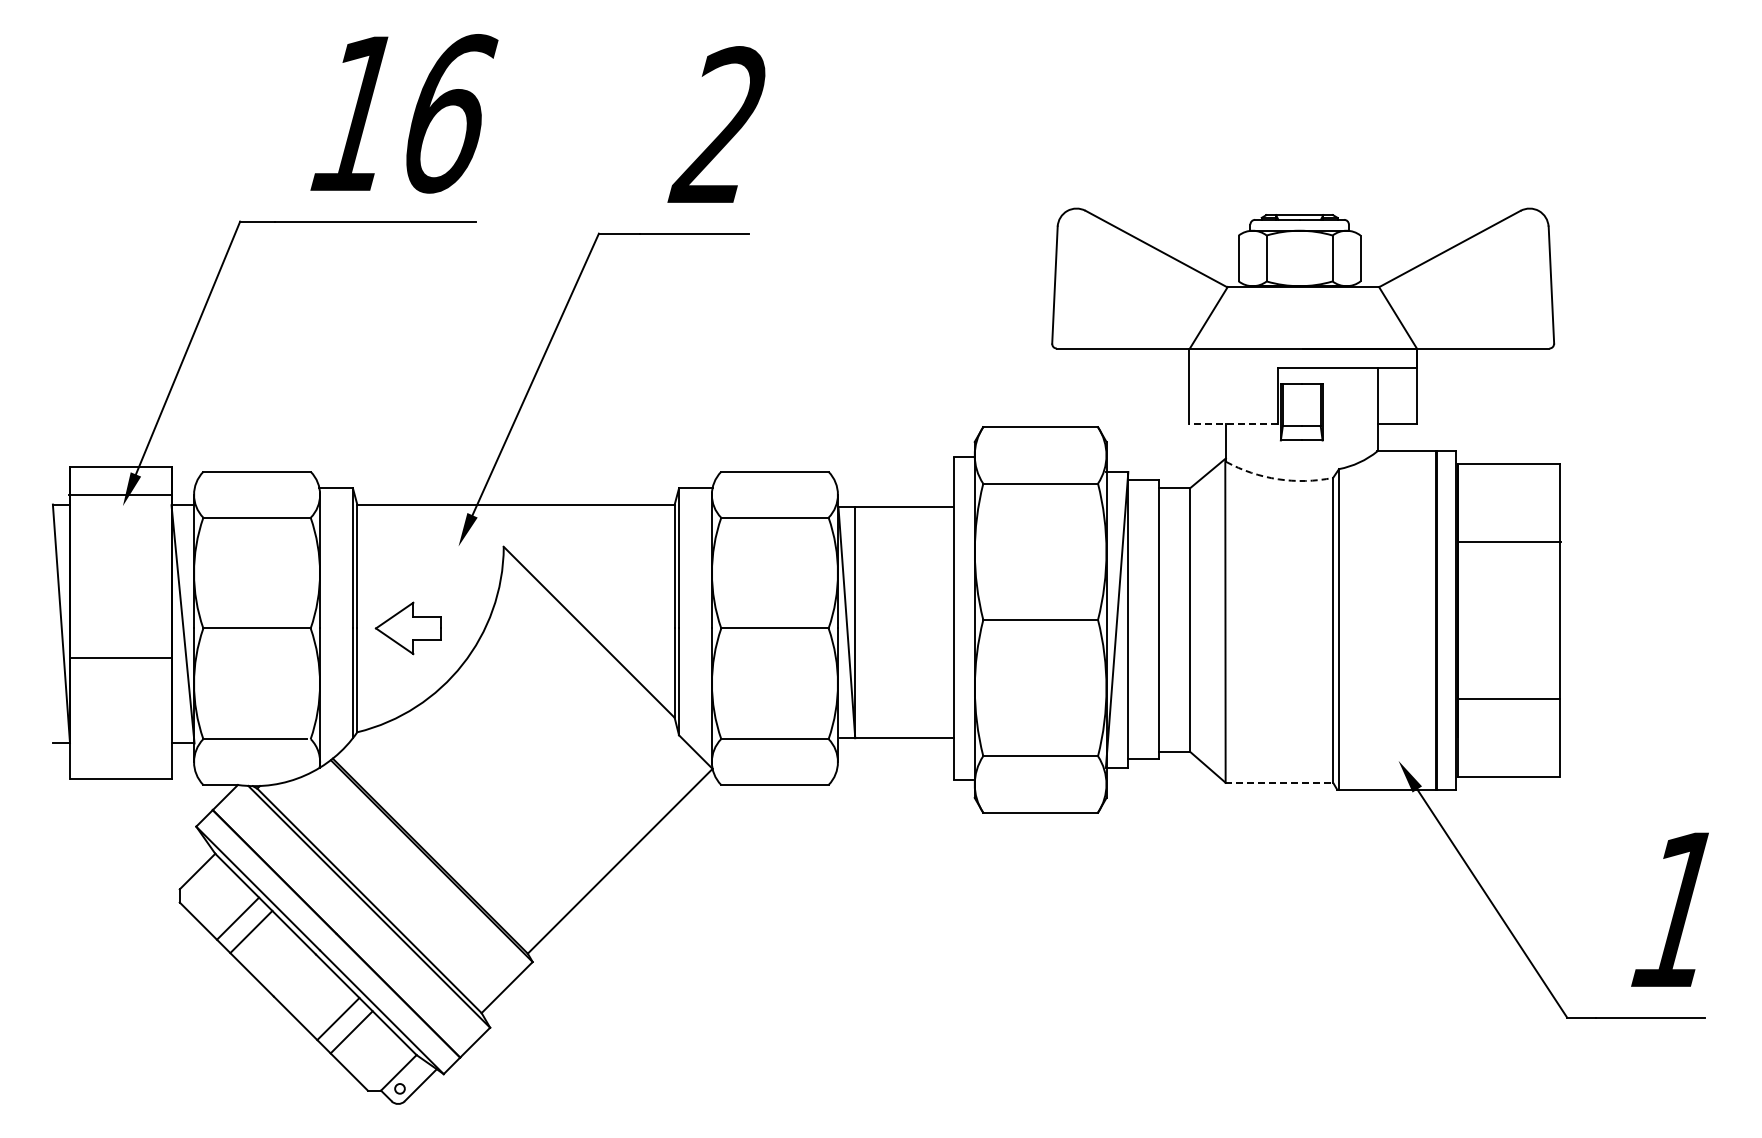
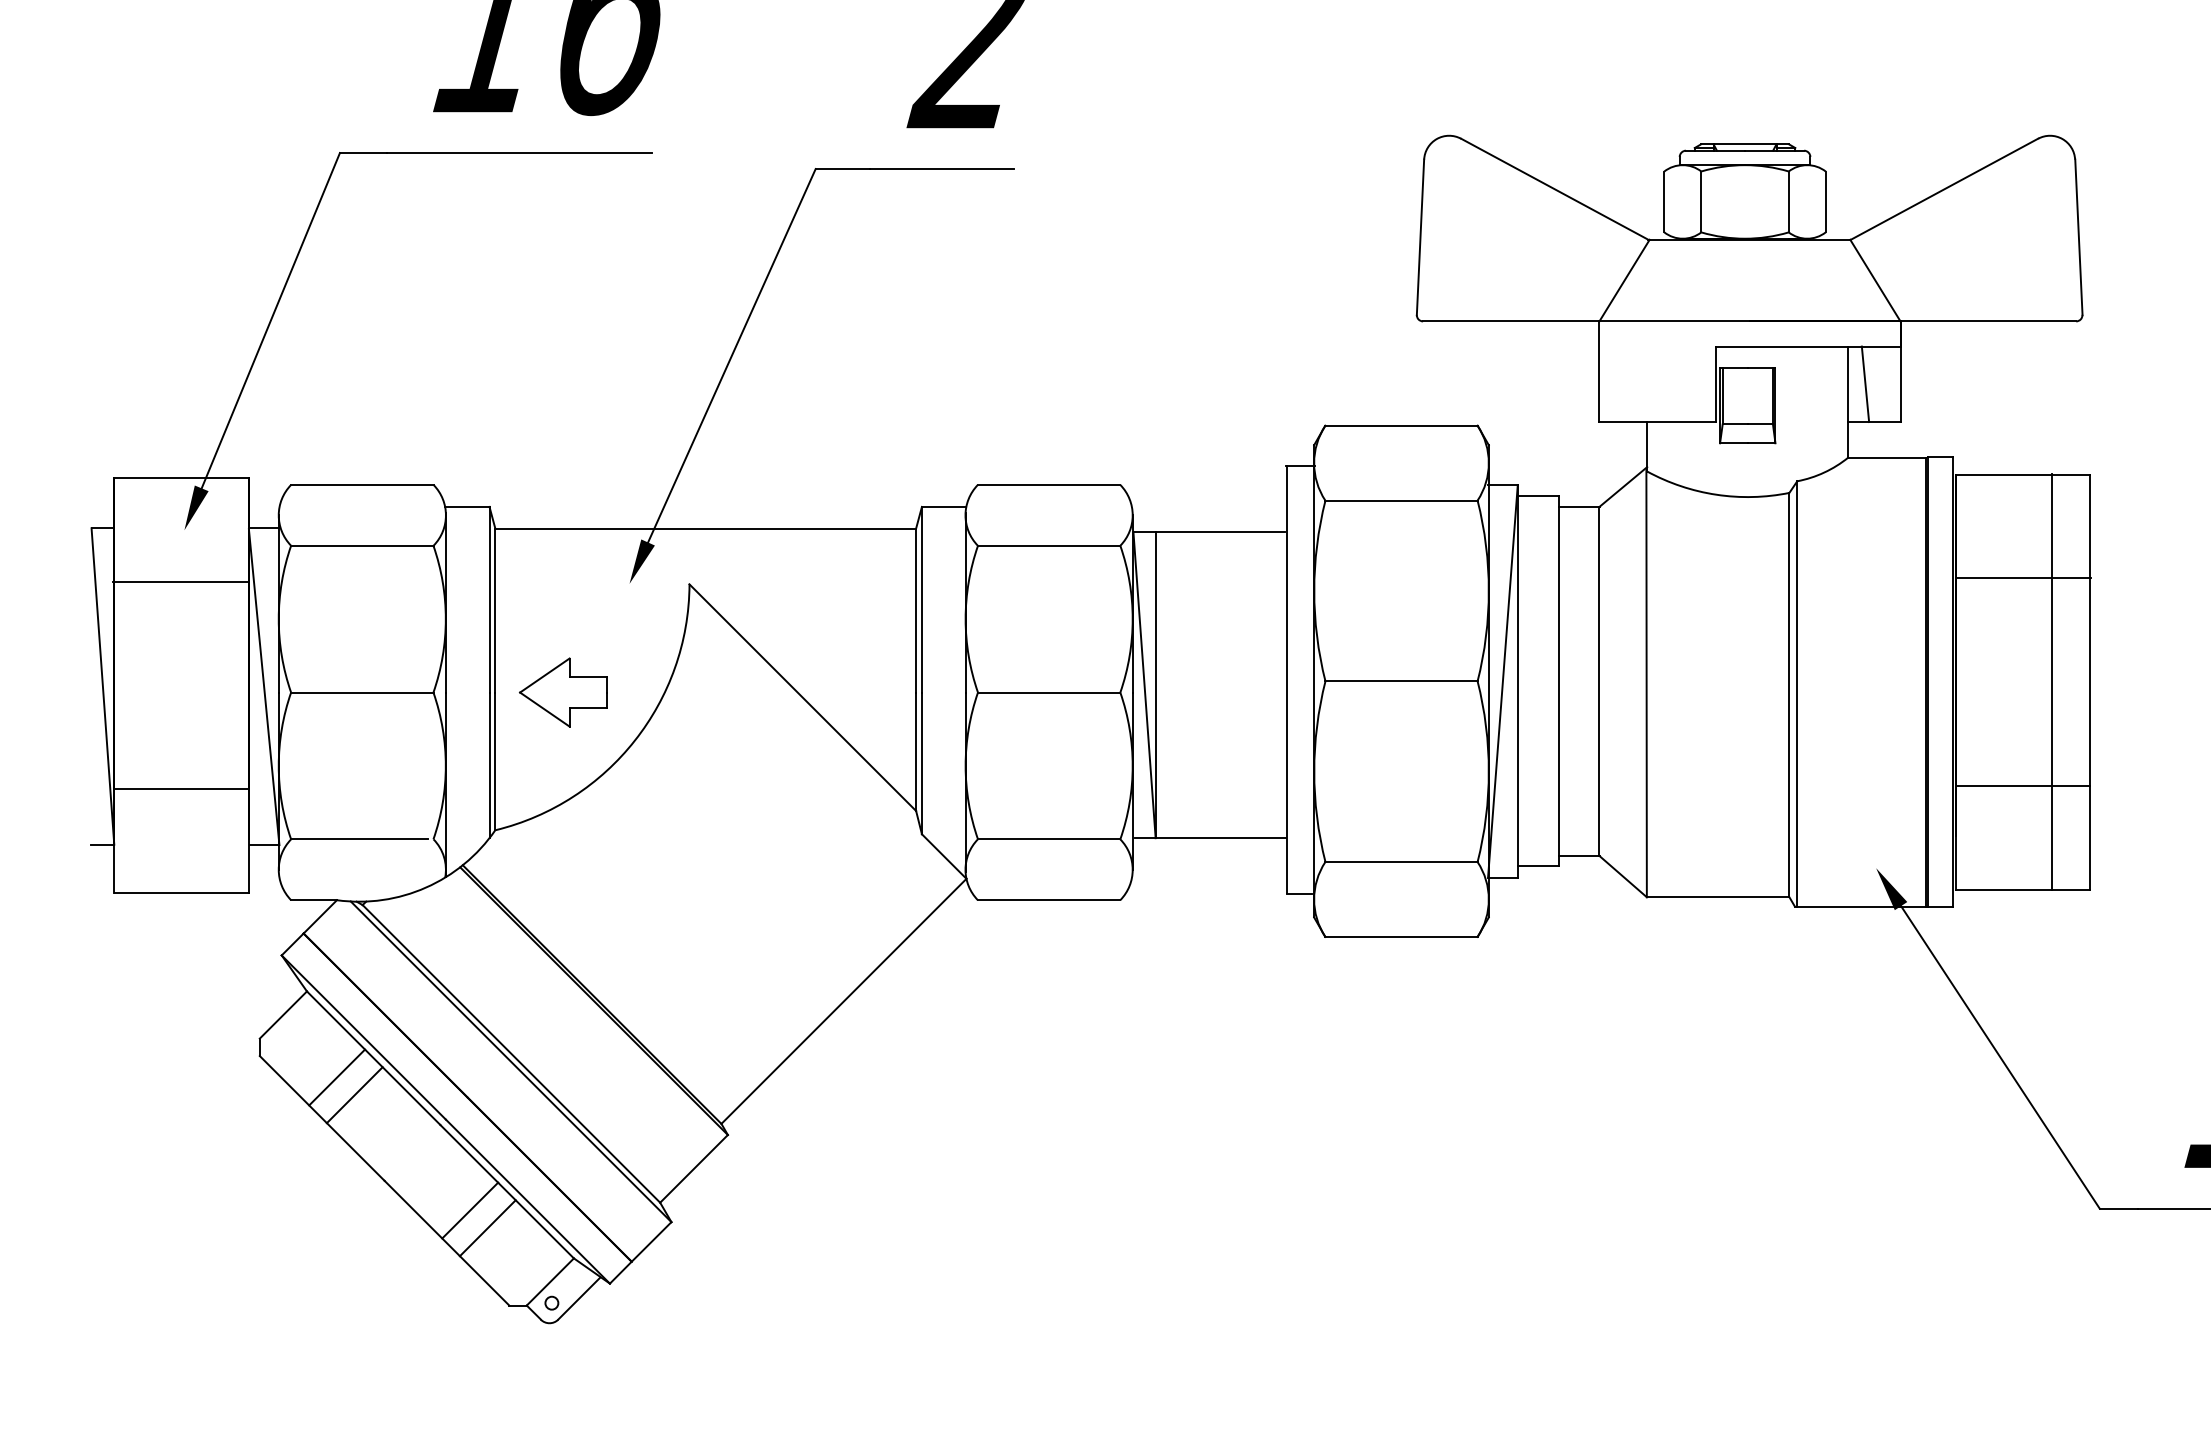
line: (1390, 395) -> (1865, 383), added
line: (1233, 424) -> (1657, 422), dashed -> solid
arc: (1278, 479) -> (1716, 495), dashed -> solid
line: (120, 494) -> (181, 581), moved
line: (1531, 619) -> (2052, 680), added
line: (120, 658) -> (181, 789), moved
line: (1279, 782) -> (1718, 896), dashed -> solid

